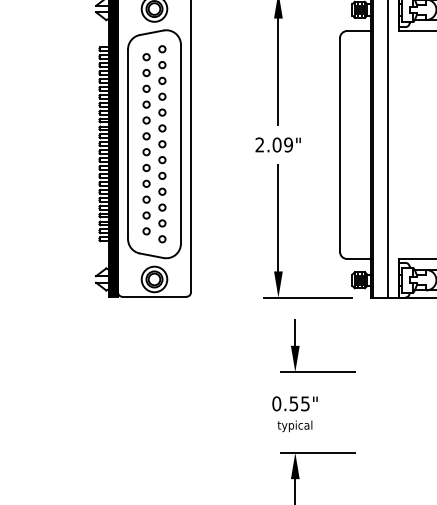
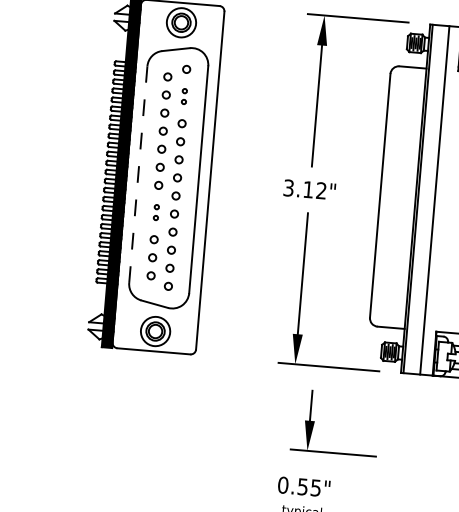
part: (162, 72) -> (184, 95), size x0.6
line: (128, 144) -> (138, 174), solid -> dashed
text: (273, 144) -> (304, 188), 2.09" -> 3.12"
part: (146, 175) -> (156, 212), size x0.6

